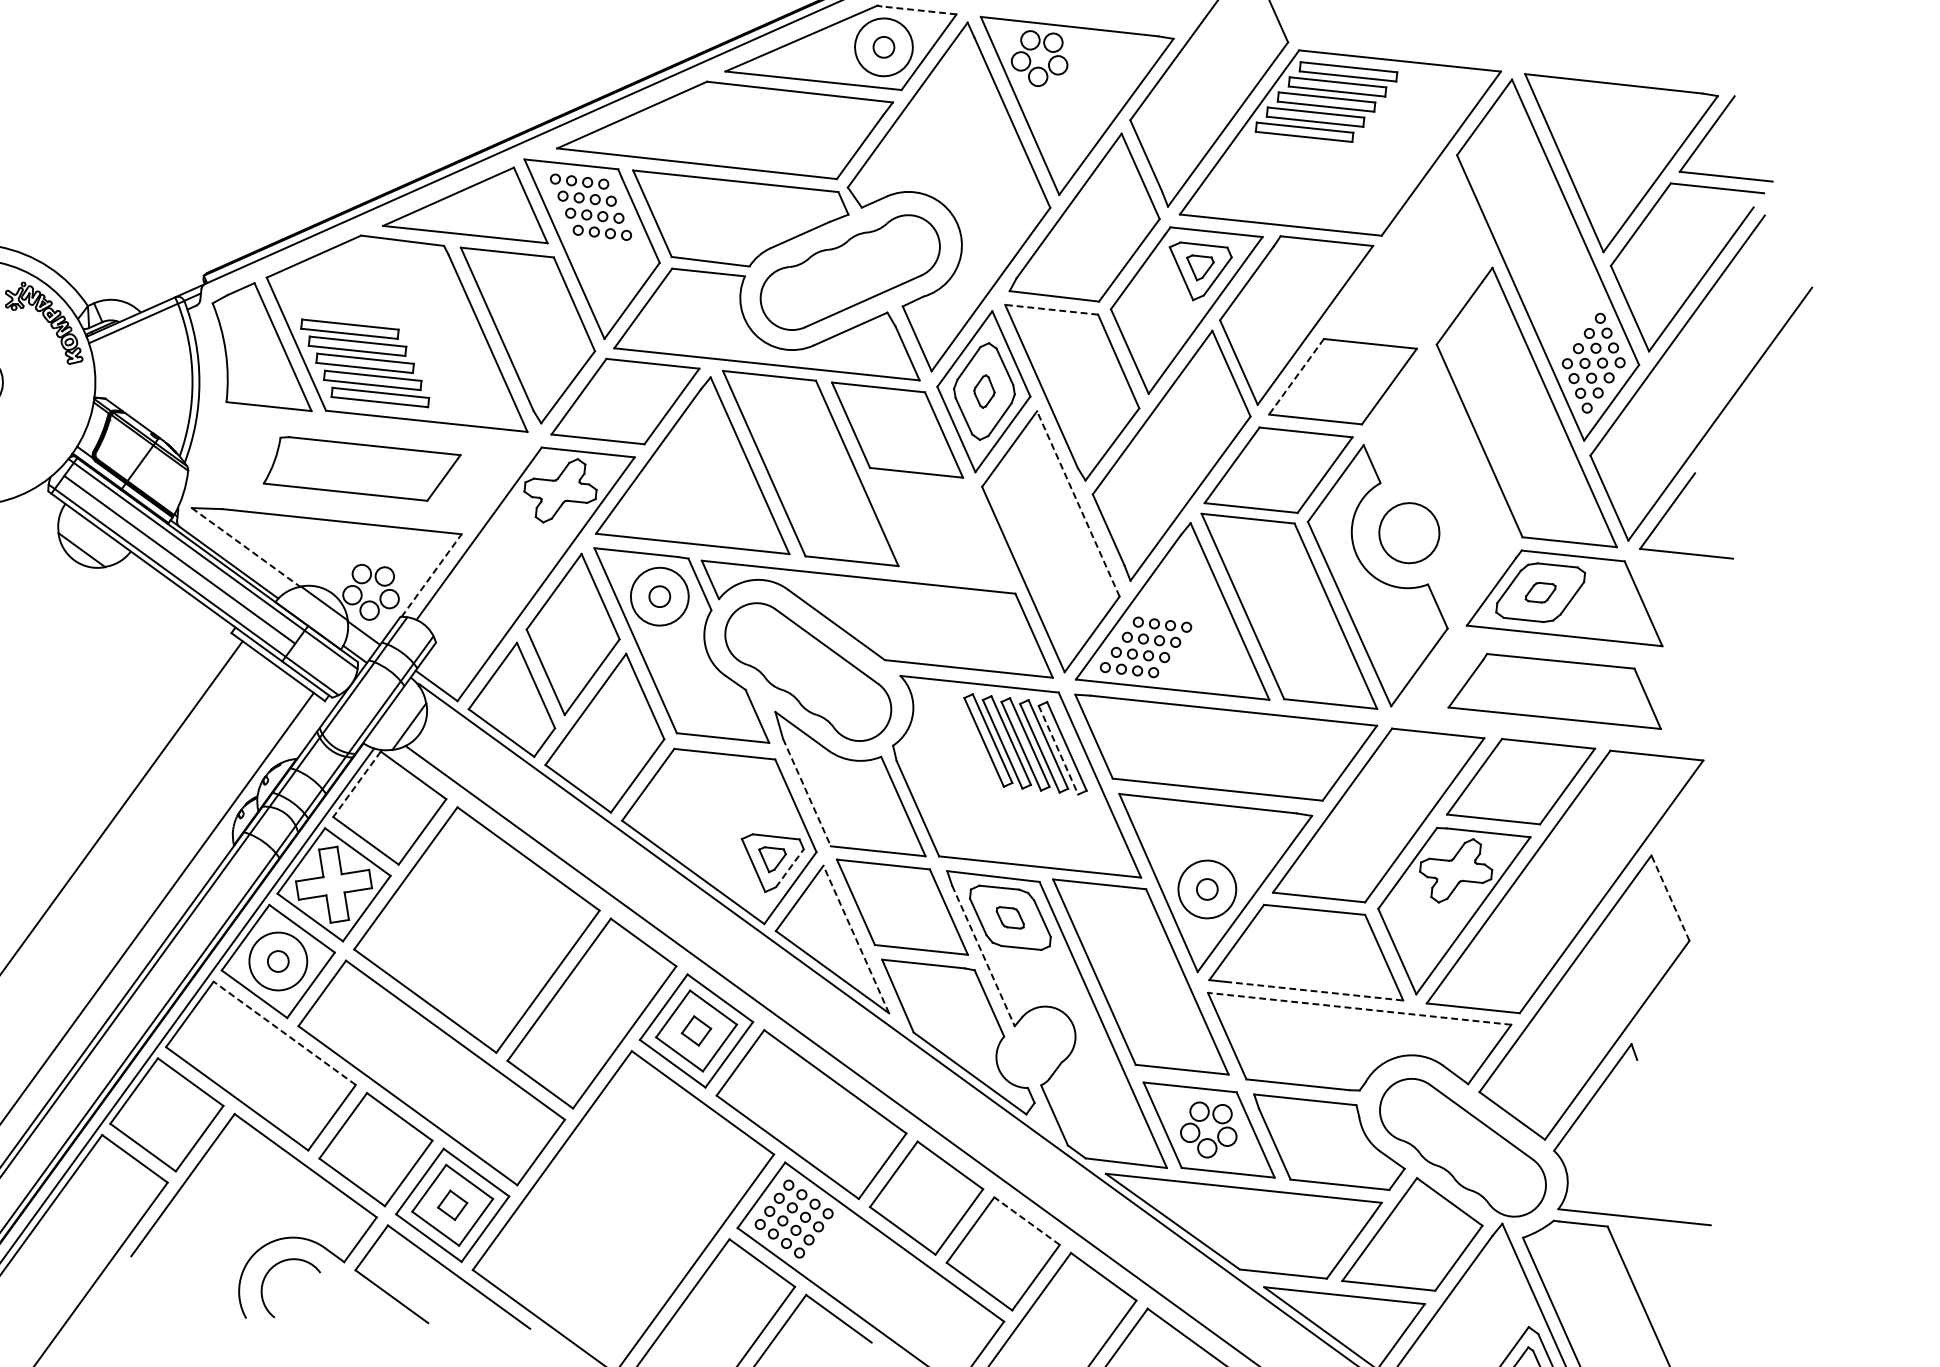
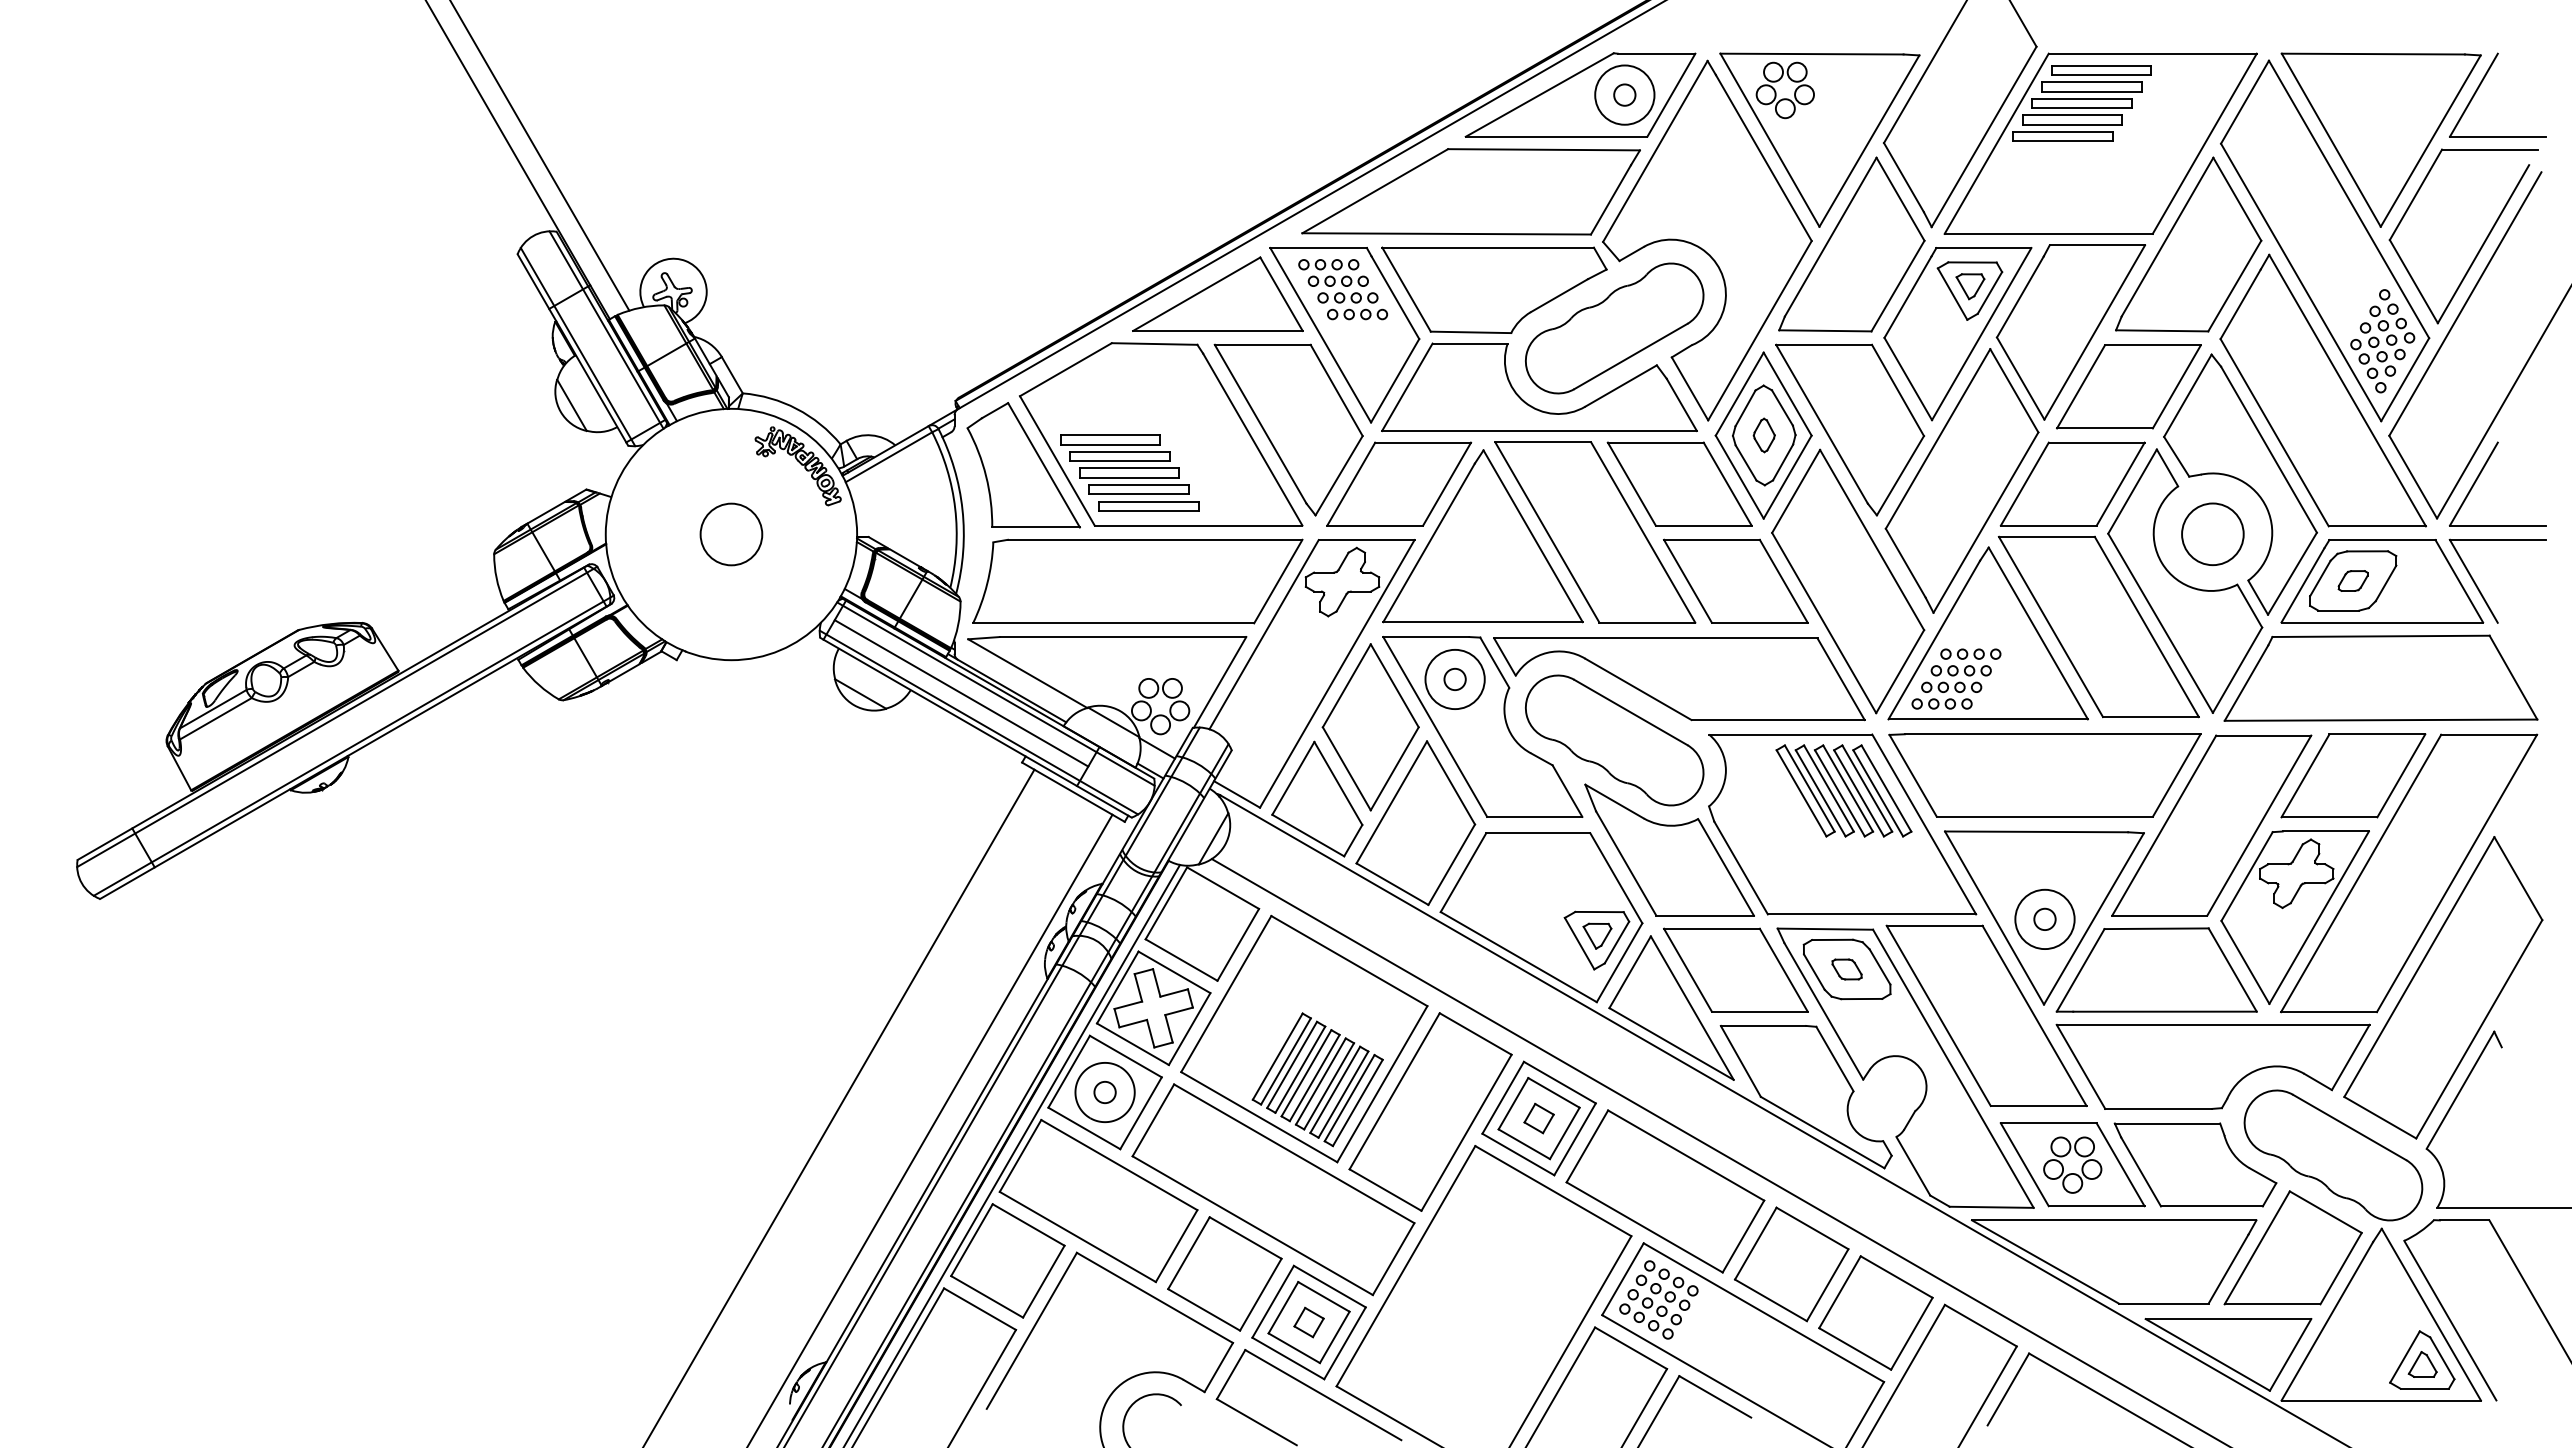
line: (918, 10) -> (1656, 53), dashed -> solid
part: (1415, 249) -> (2188, 244), added
line: (1052, 309) -> (1824, 344), dashed -> solid
line: (1296, 376) -> (2080, 386), dashed -> solid
part: (361, 469) -> (1137, 581), size x1.67
part: (1441, 487) -> (2240, 484), added
line: (1077, 503) -> (1871, 539), dashed -> solid
part: (941, 529) -> (1735, 580), added
line: (245, 547) -> (1027, 673), dashed -> solid
line: (432, 574) -> (1220, 681), dashed -> solid
part: (1663, 614) -> (2480, 590), added
part: (1557, 689) -> (2380, 677), size x1.43
line: (1058, 750) -> (1878, 793), dashed -> solid
line: (357, 784) -> (1166, 903), dashed -> solid
line: (807, 793) -> (1626, 864), dashed -> solid
line: (790, 868) -> (1617, 942), dashed -> solid
line: (1670, 898) -> (2518, 878), dashed -> solid
line: (856, 939) -> (1692, 1008), dashed -> solid
line: (983, 956) -> (1823, 1011), dashed -> solid
part: (485, 970) -> (1317, 1079), added
line: (1313, 990) -> (2164, 1011), dashed -> solid
line: (1359, 1008) -> (2212, 1024), dashed -> solid
line: (283, 1032) -> (1118, 1164), dashed -> solid
line: (1026, 1220) -> (1896, 1276), dashed -> solid

